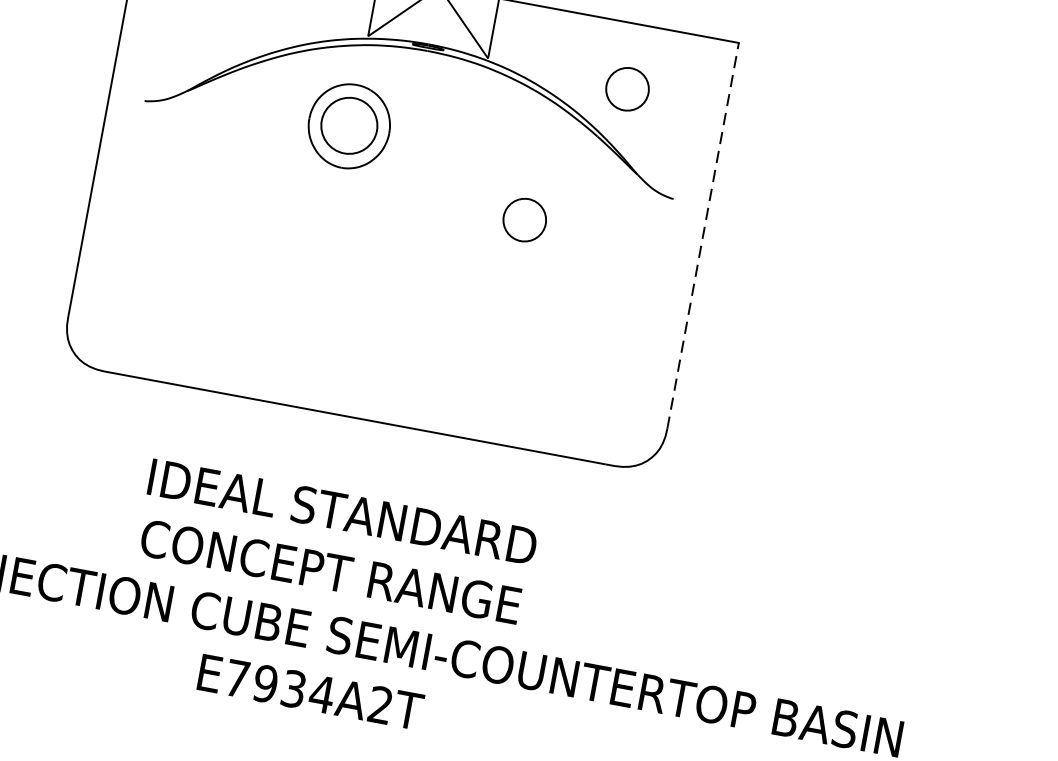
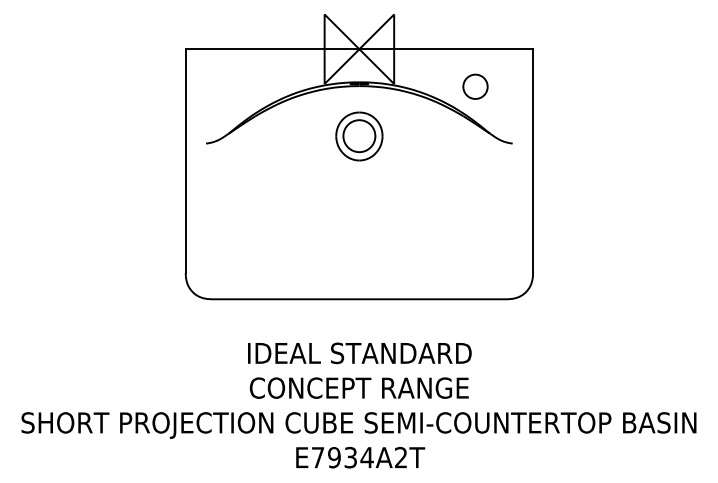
part: (349, 126) -> (359, 136), moved
circle: (524, 219) -> (431, 170), removed
line: (703, 236) -> (533, 161), dashed -> solid

